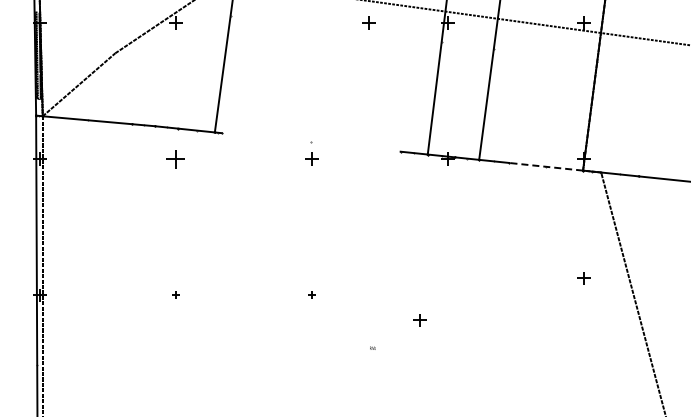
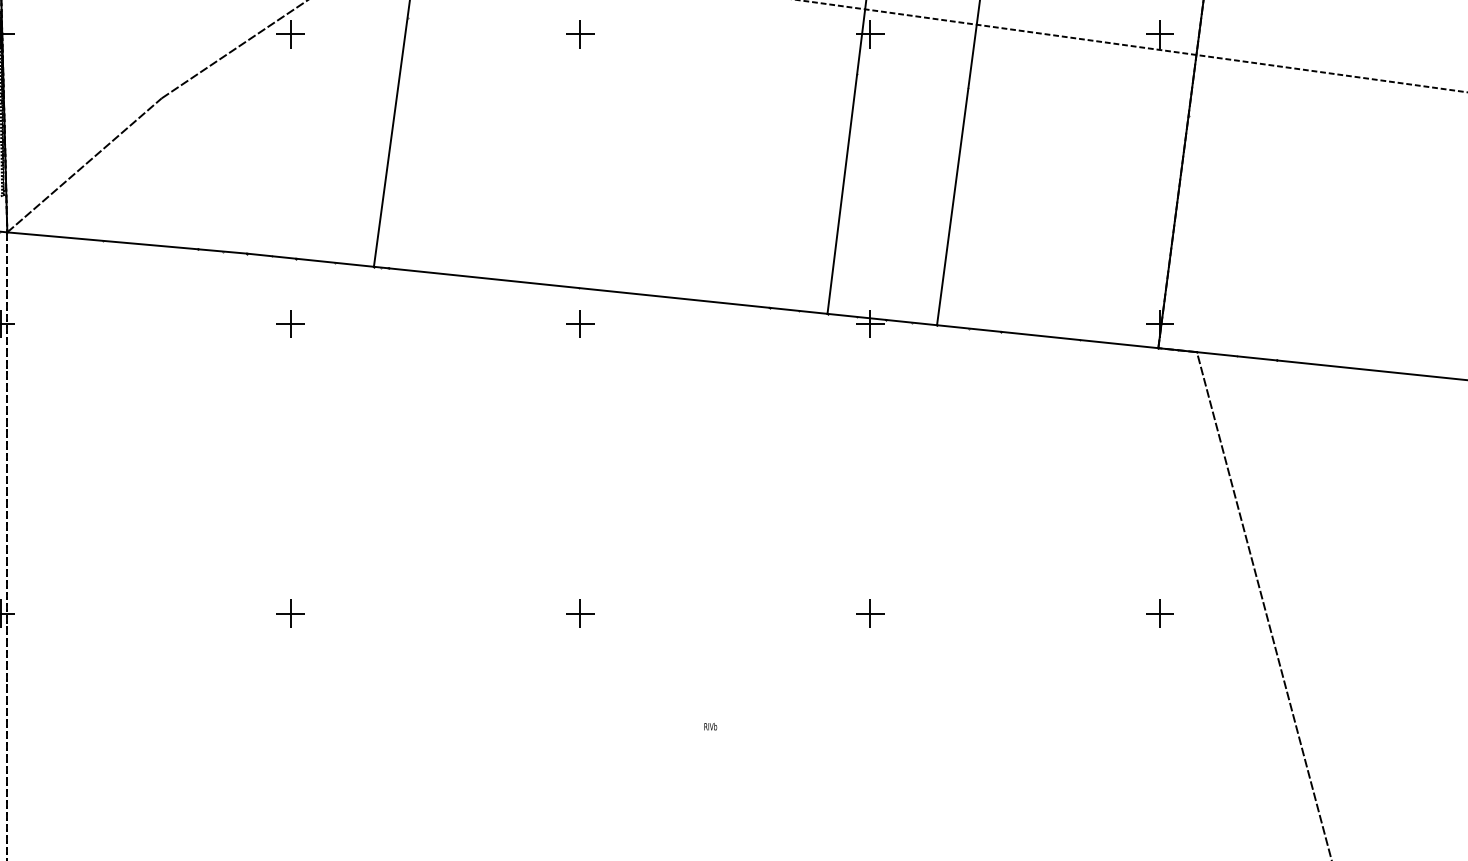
part: (368, 22) -> (579, 32), moved
line: (310, 142) -> (577, 288), added
part: (175, 158) -> (290, 322), size x0.71
line: (545, 166) -> (1078, 339), dashed -> solid
part: (583, 278) -> (1159, 614), moved
part: (175, 295) -> (290, 614), size x1.67
part: (311, 295) -> (579, 614), size x1.67
part: (419, 320) -> (869, 614), moved

